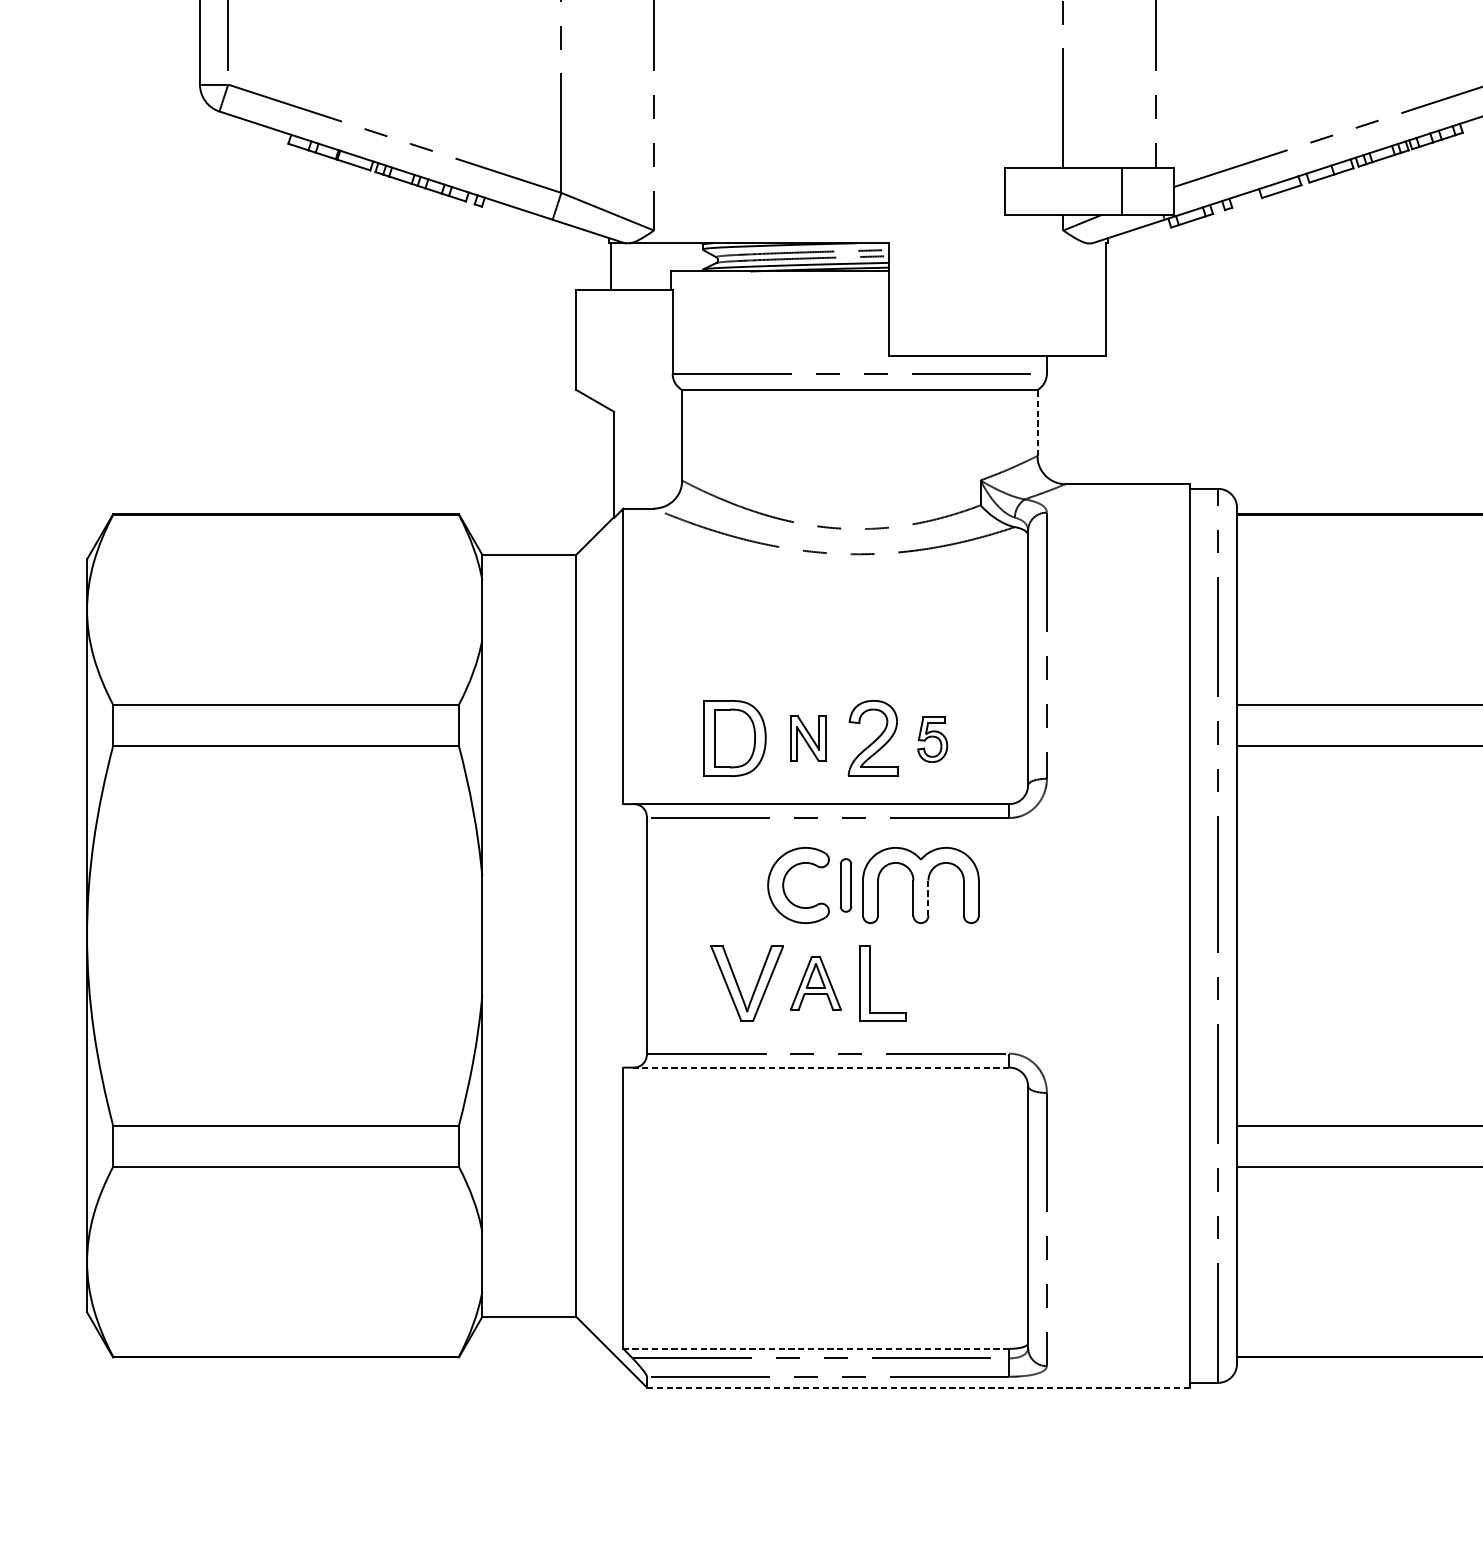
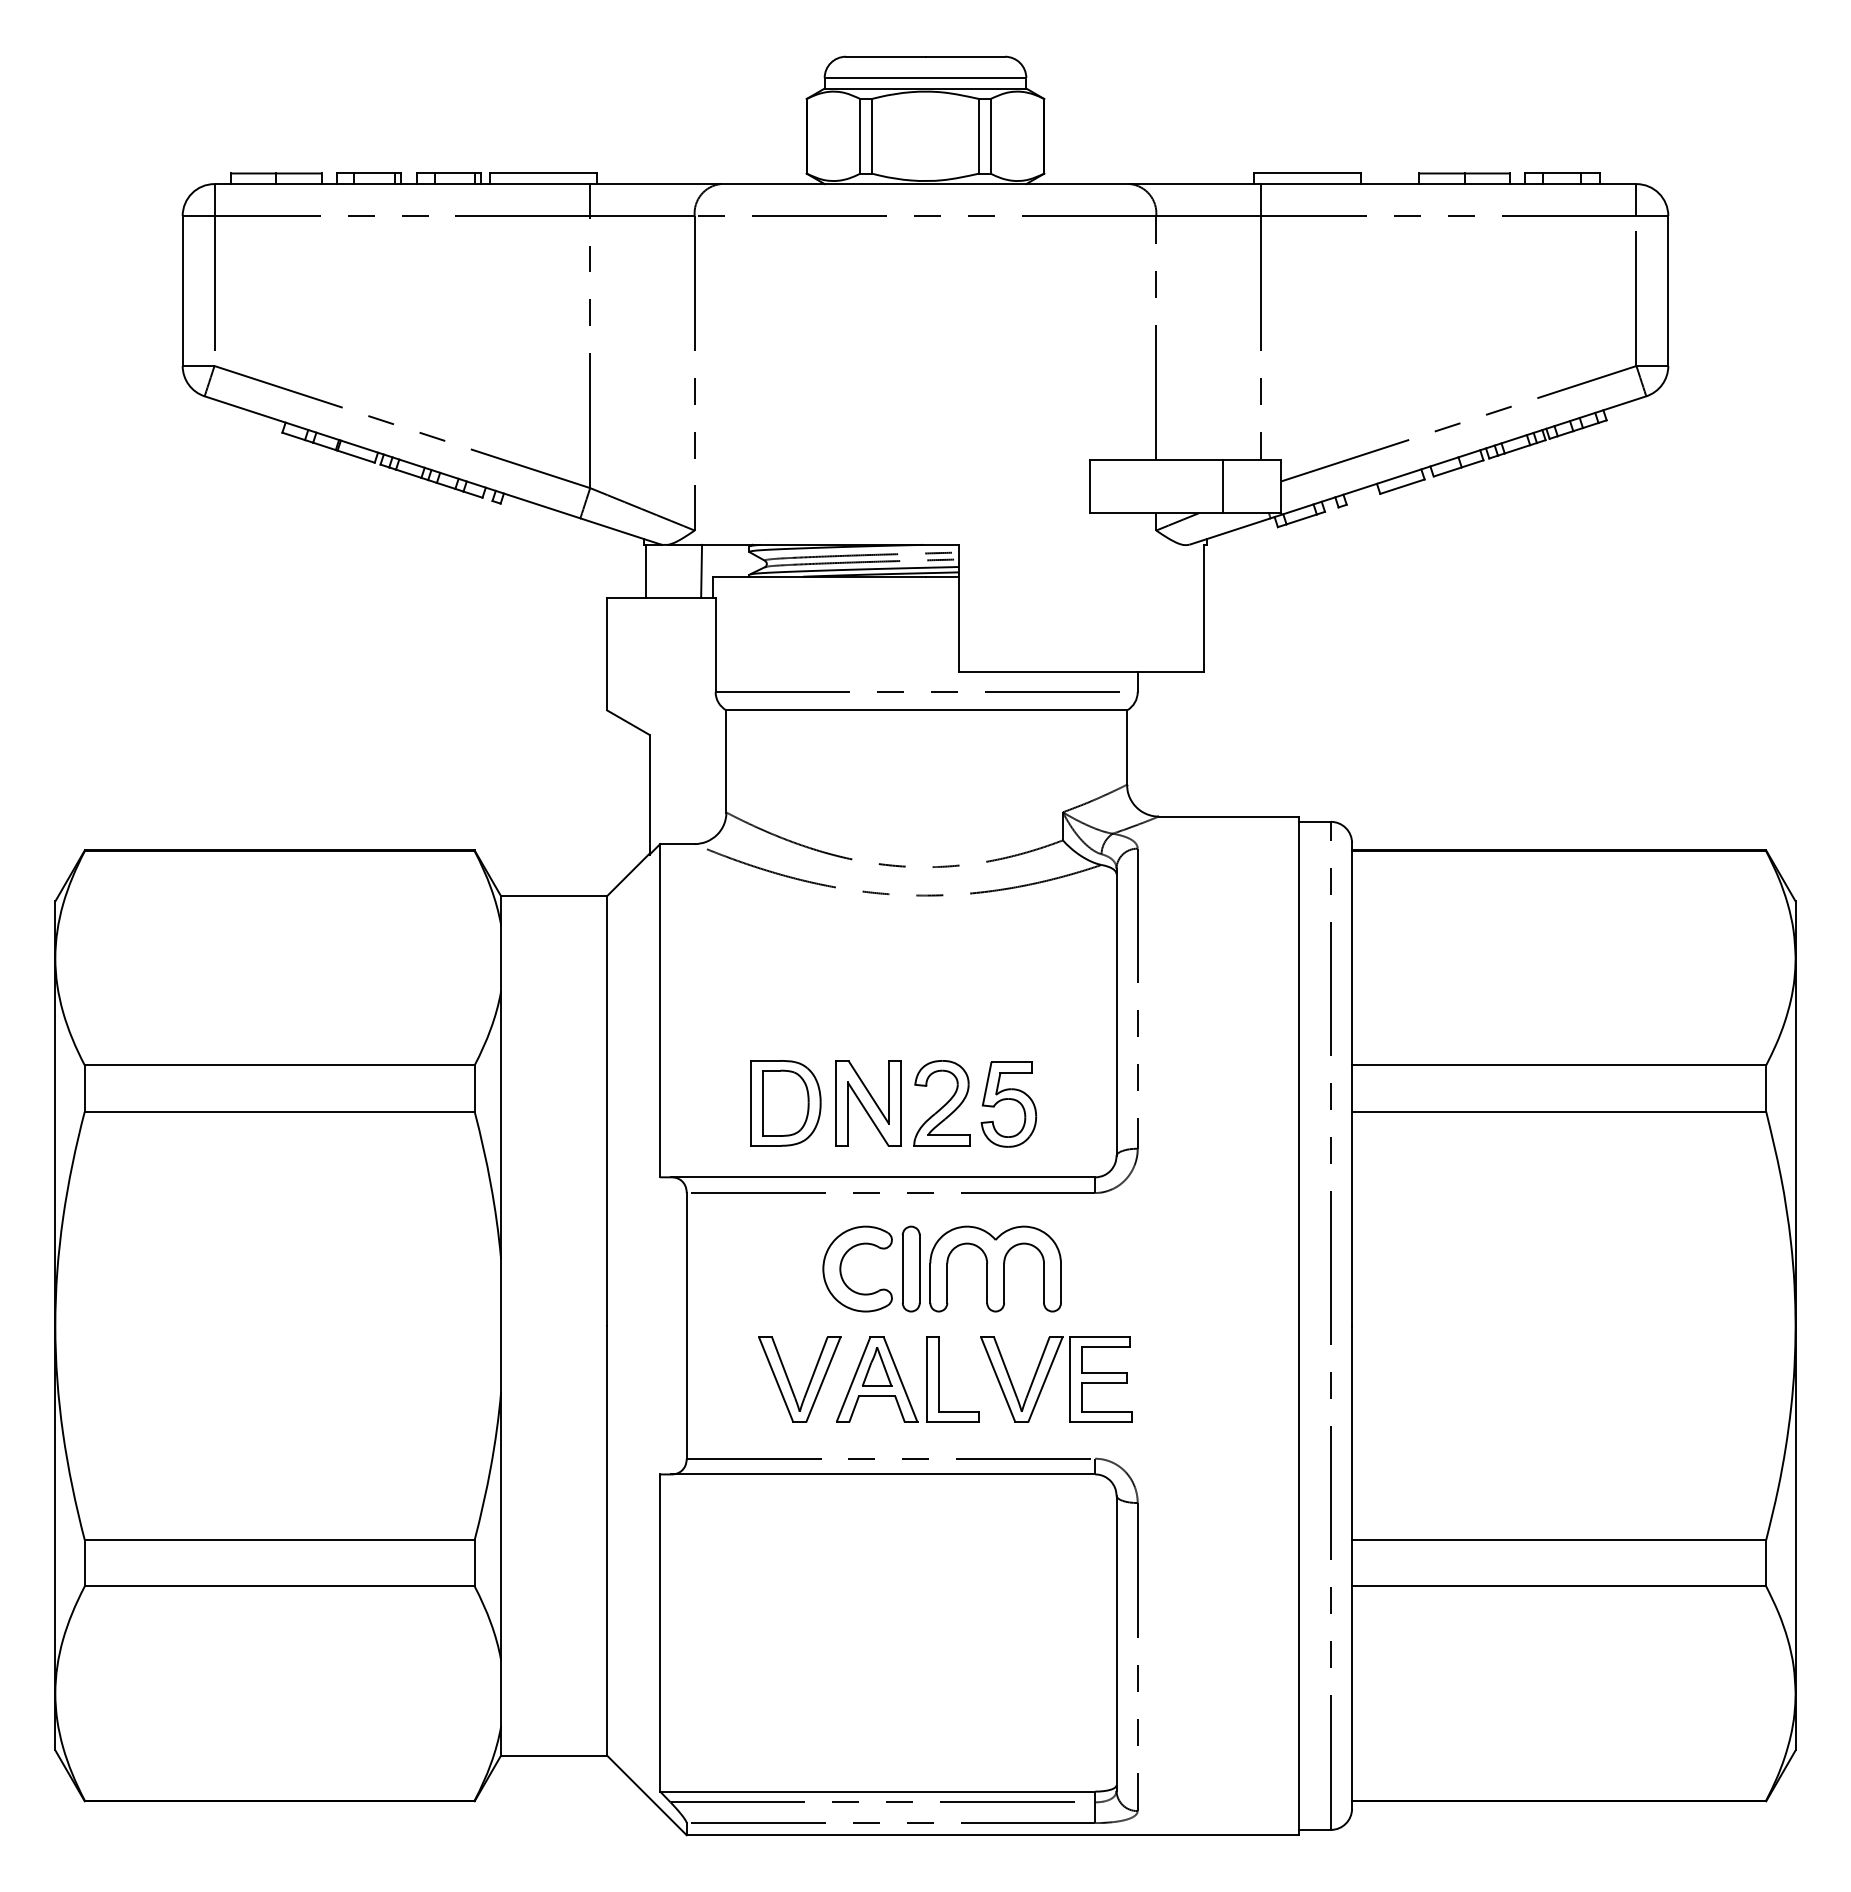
line: (660, 265) -> (701, 570), added
line: (1037, 422) -> (1127, 747), dashed -> solid
part: (808, 738) -> (868, 1103), size x1.67
part: (932, 739) -> (1008, 1104), size x1.67
part: (845, 884) -> (910, 1268), size x1.43
line: (928, 898) -> (1004, 1283), dashed -> solid
part: (967, 979) -> (1048, 1375), added
part: (816, 983) -> (877, 1379), size x1.43
line: (821, 1067) -> (883, 1474), dashed -> solid
line: (816, 1348) -> (877, 1791), dashed -> solid
line: (919, 1387) -> (993, 1835), dashed -> solid

